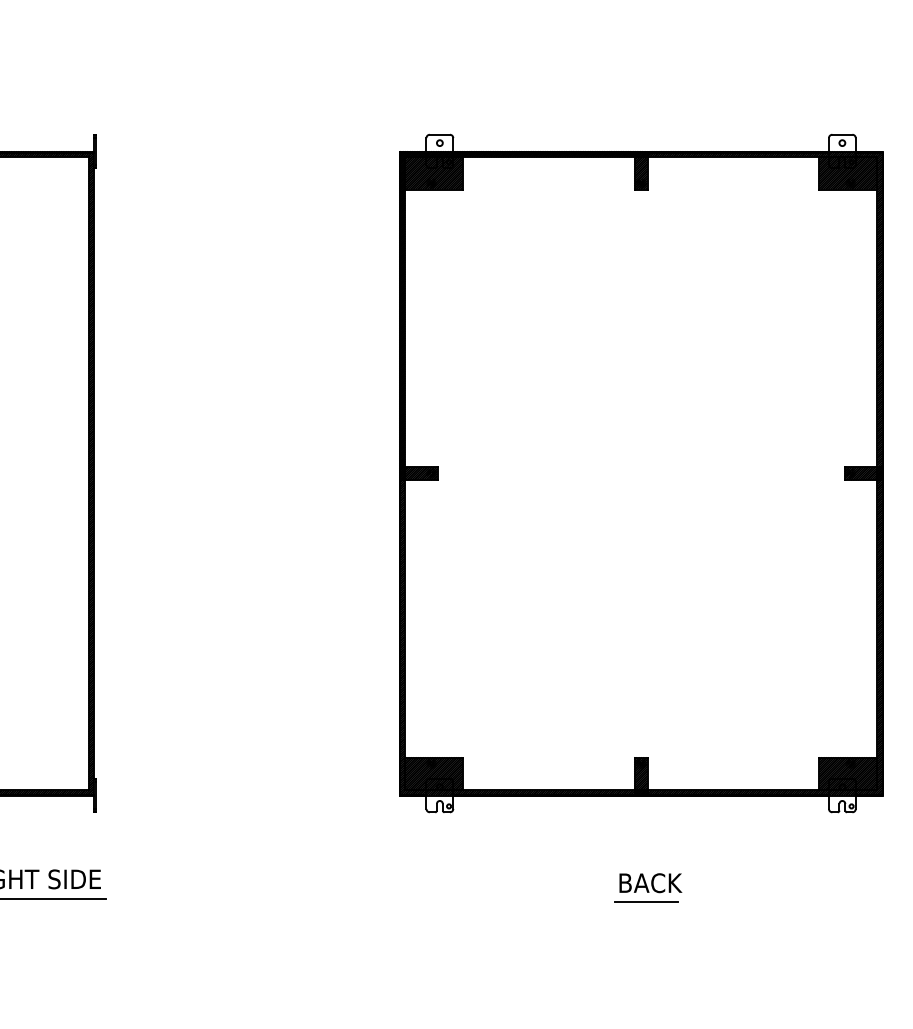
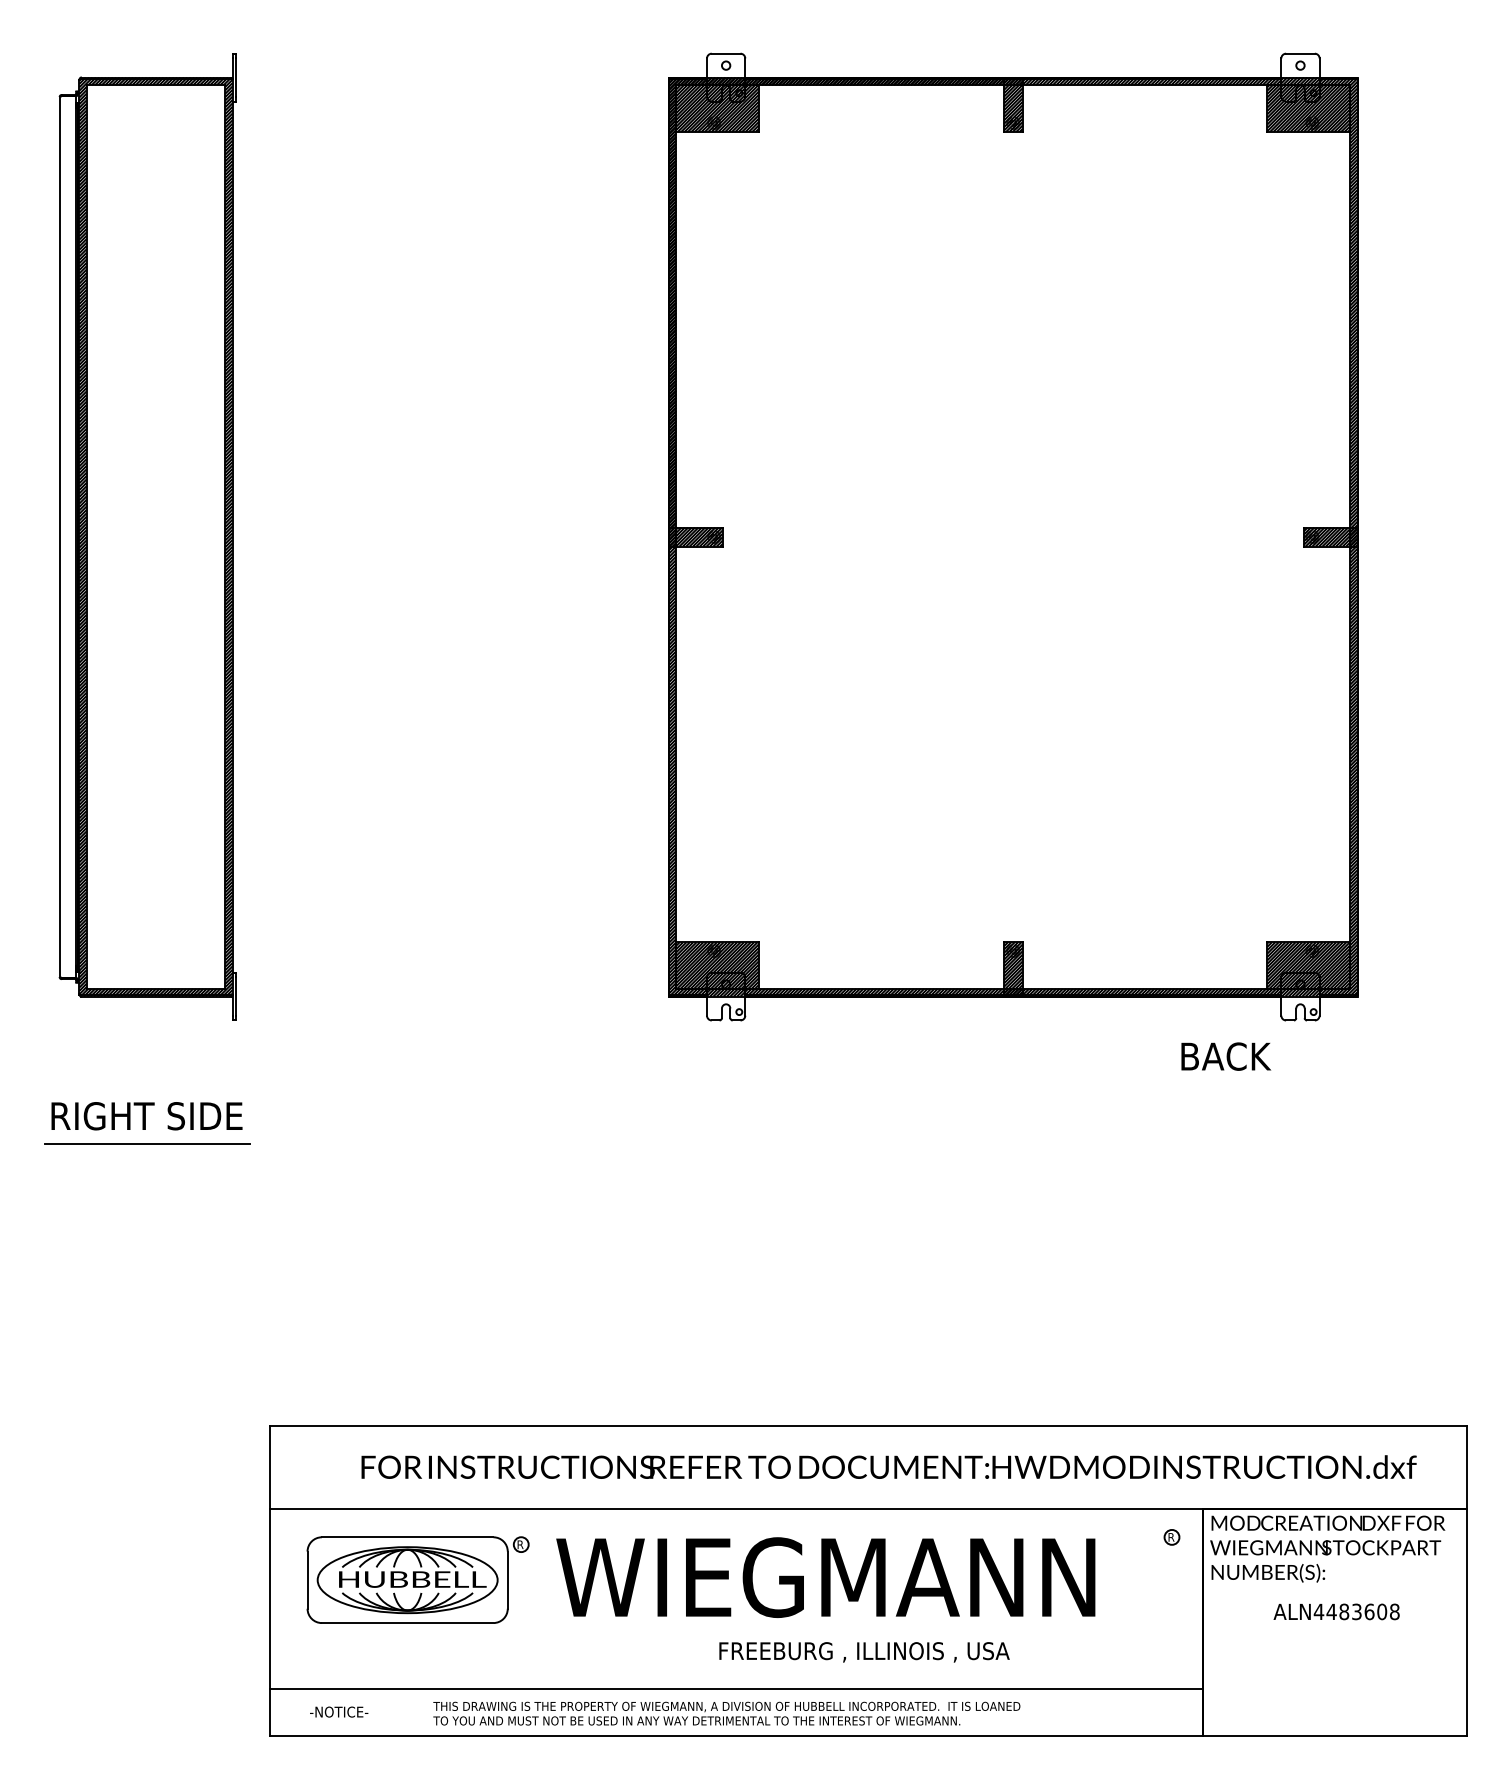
text: (651, 883) -> (1226, 1056), moved
line: (646, 902) -> (1021, 1149), removed

